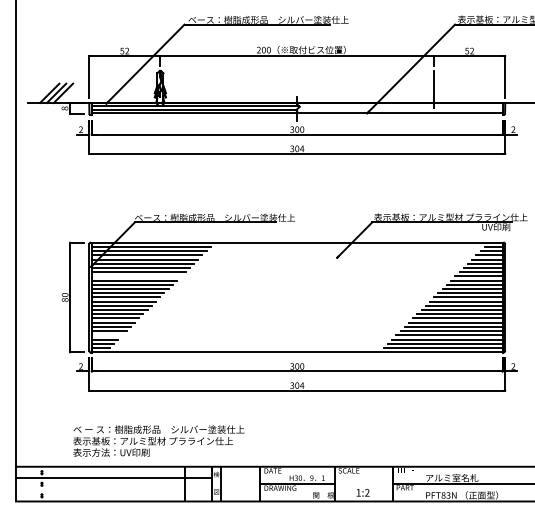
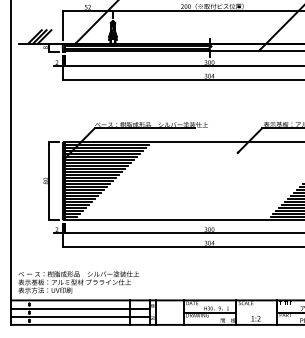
line: (136, 276) -> (96, 166), added
line: (106, 335) -> (74, 207), added
text: (158, 440) -> (78, 281), moved
line: (114, 489) -> (80, 316), added

